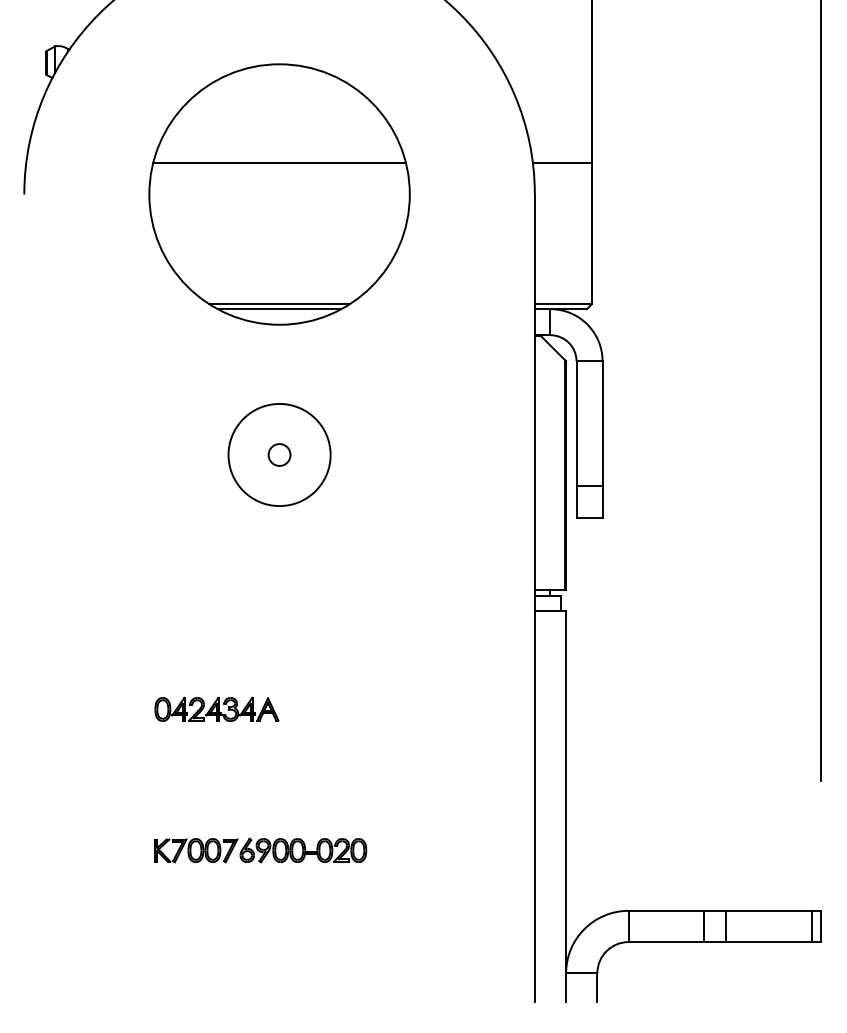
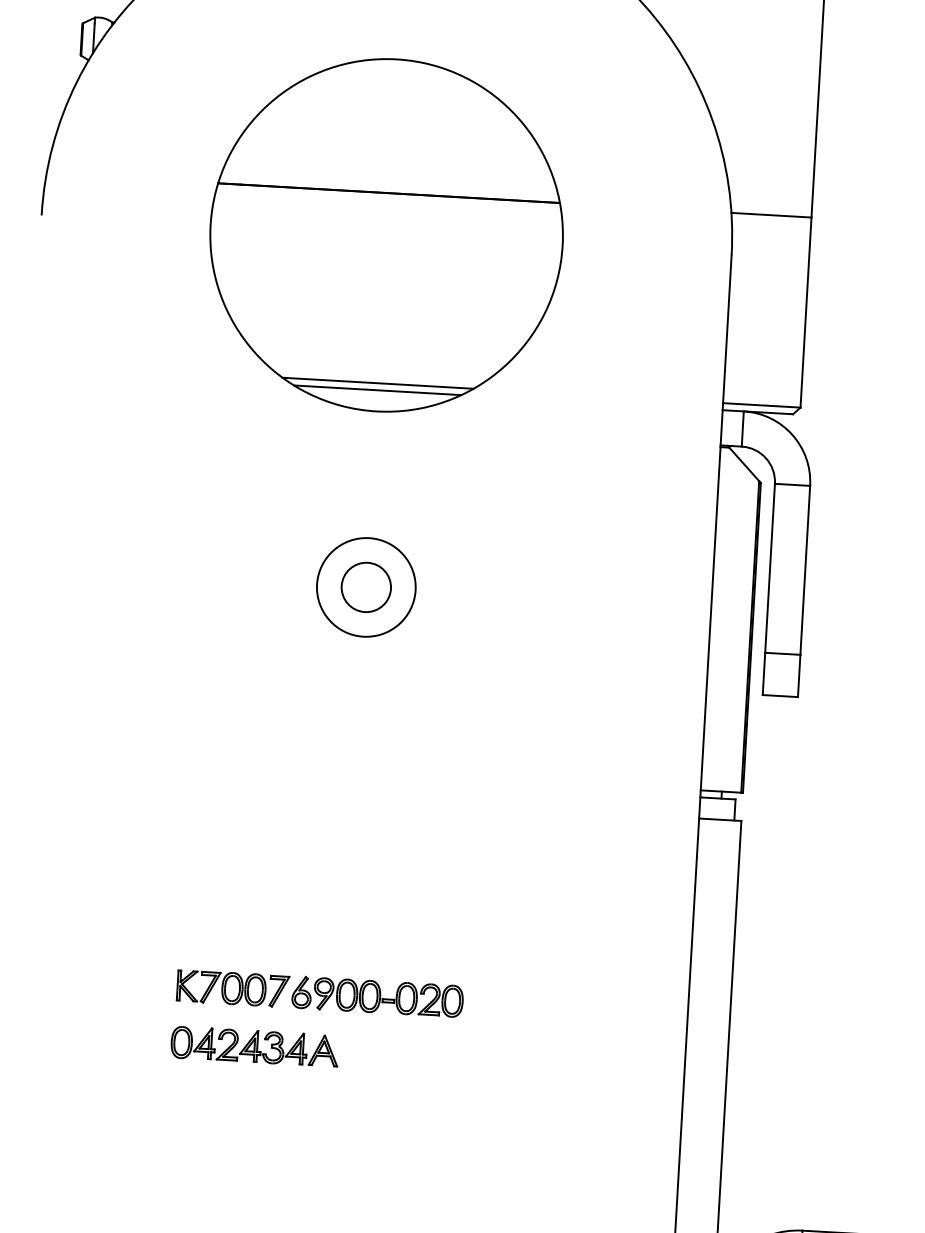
circle: (279, 454) -> (366, 586), size x0.71
circle: (279, 454) -> (366, 586), size x1.67
part: (216, 708) -> (254, 1045), moved
part: (260, 850) -> (319, 993), moved

